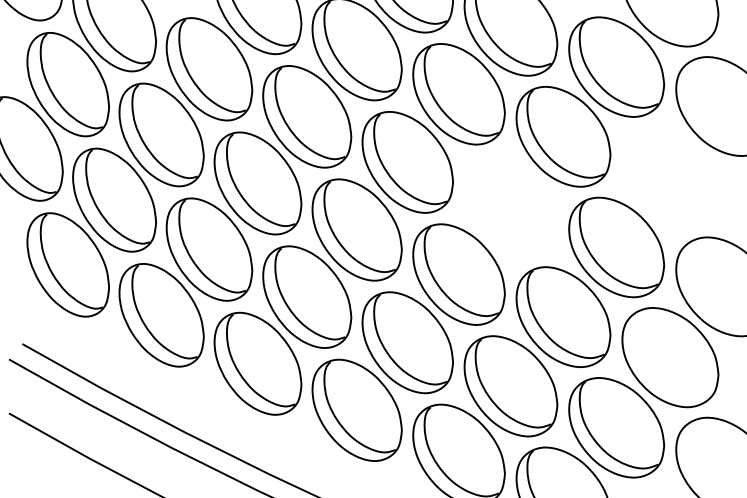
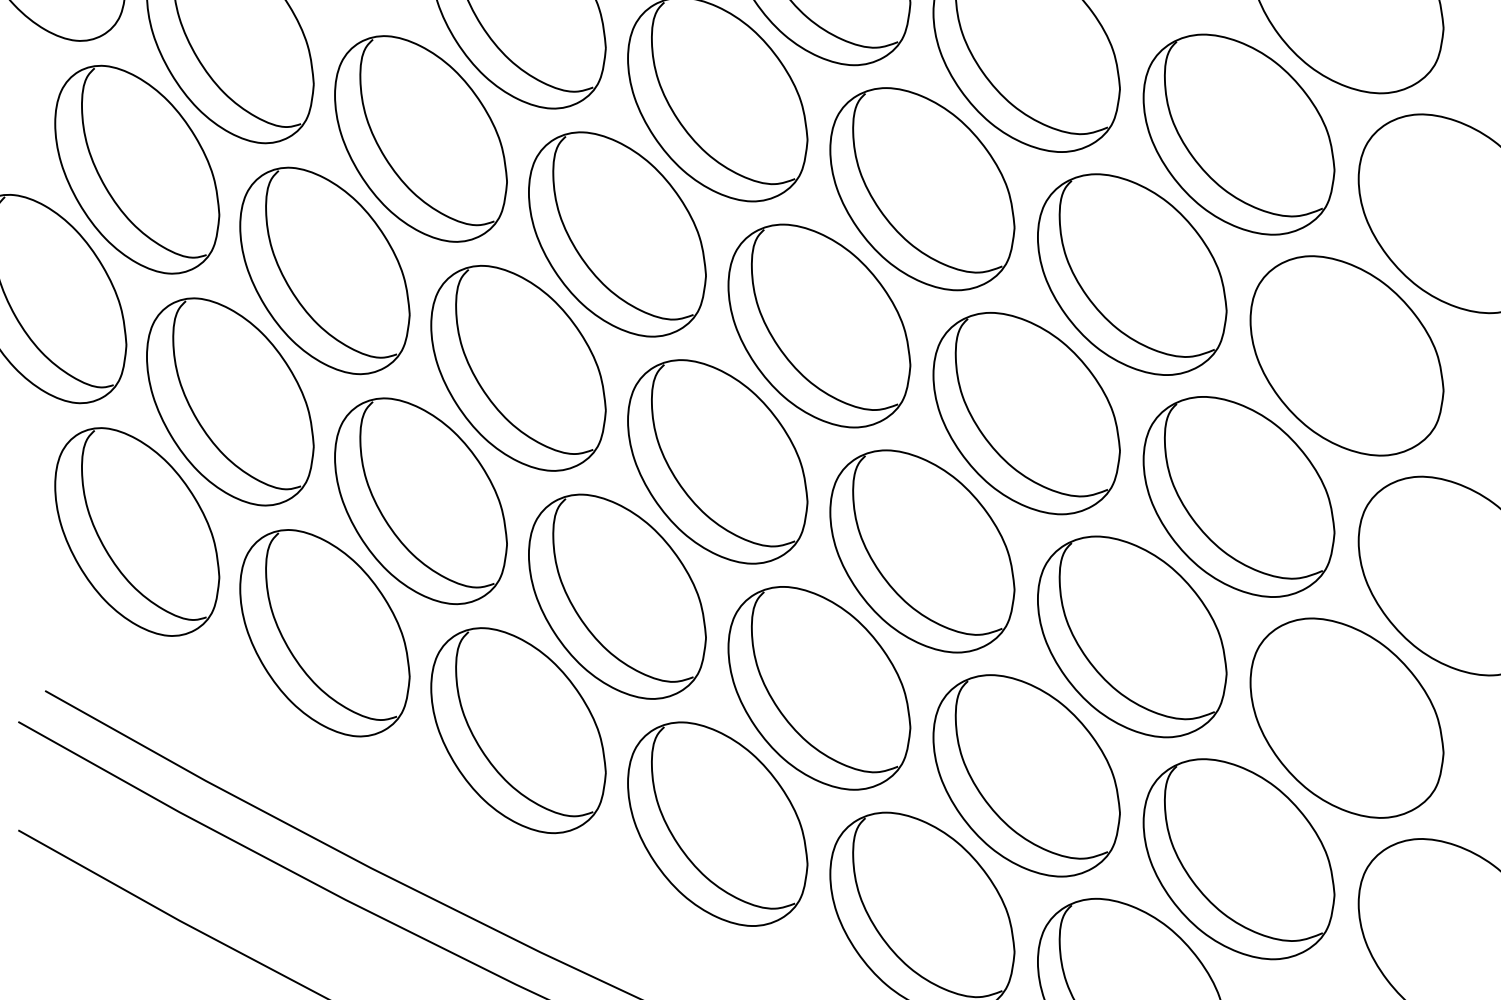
part: (670, 176) -> (1347, 354), added
part: (510, 205) -> (1025, 412), added

